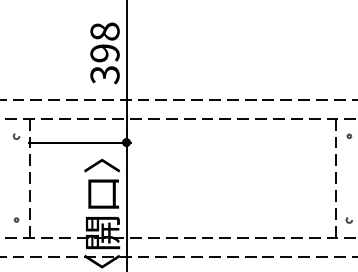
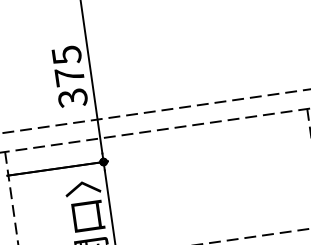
text: (104, 42) -> (67, 66), 398 -> 375

